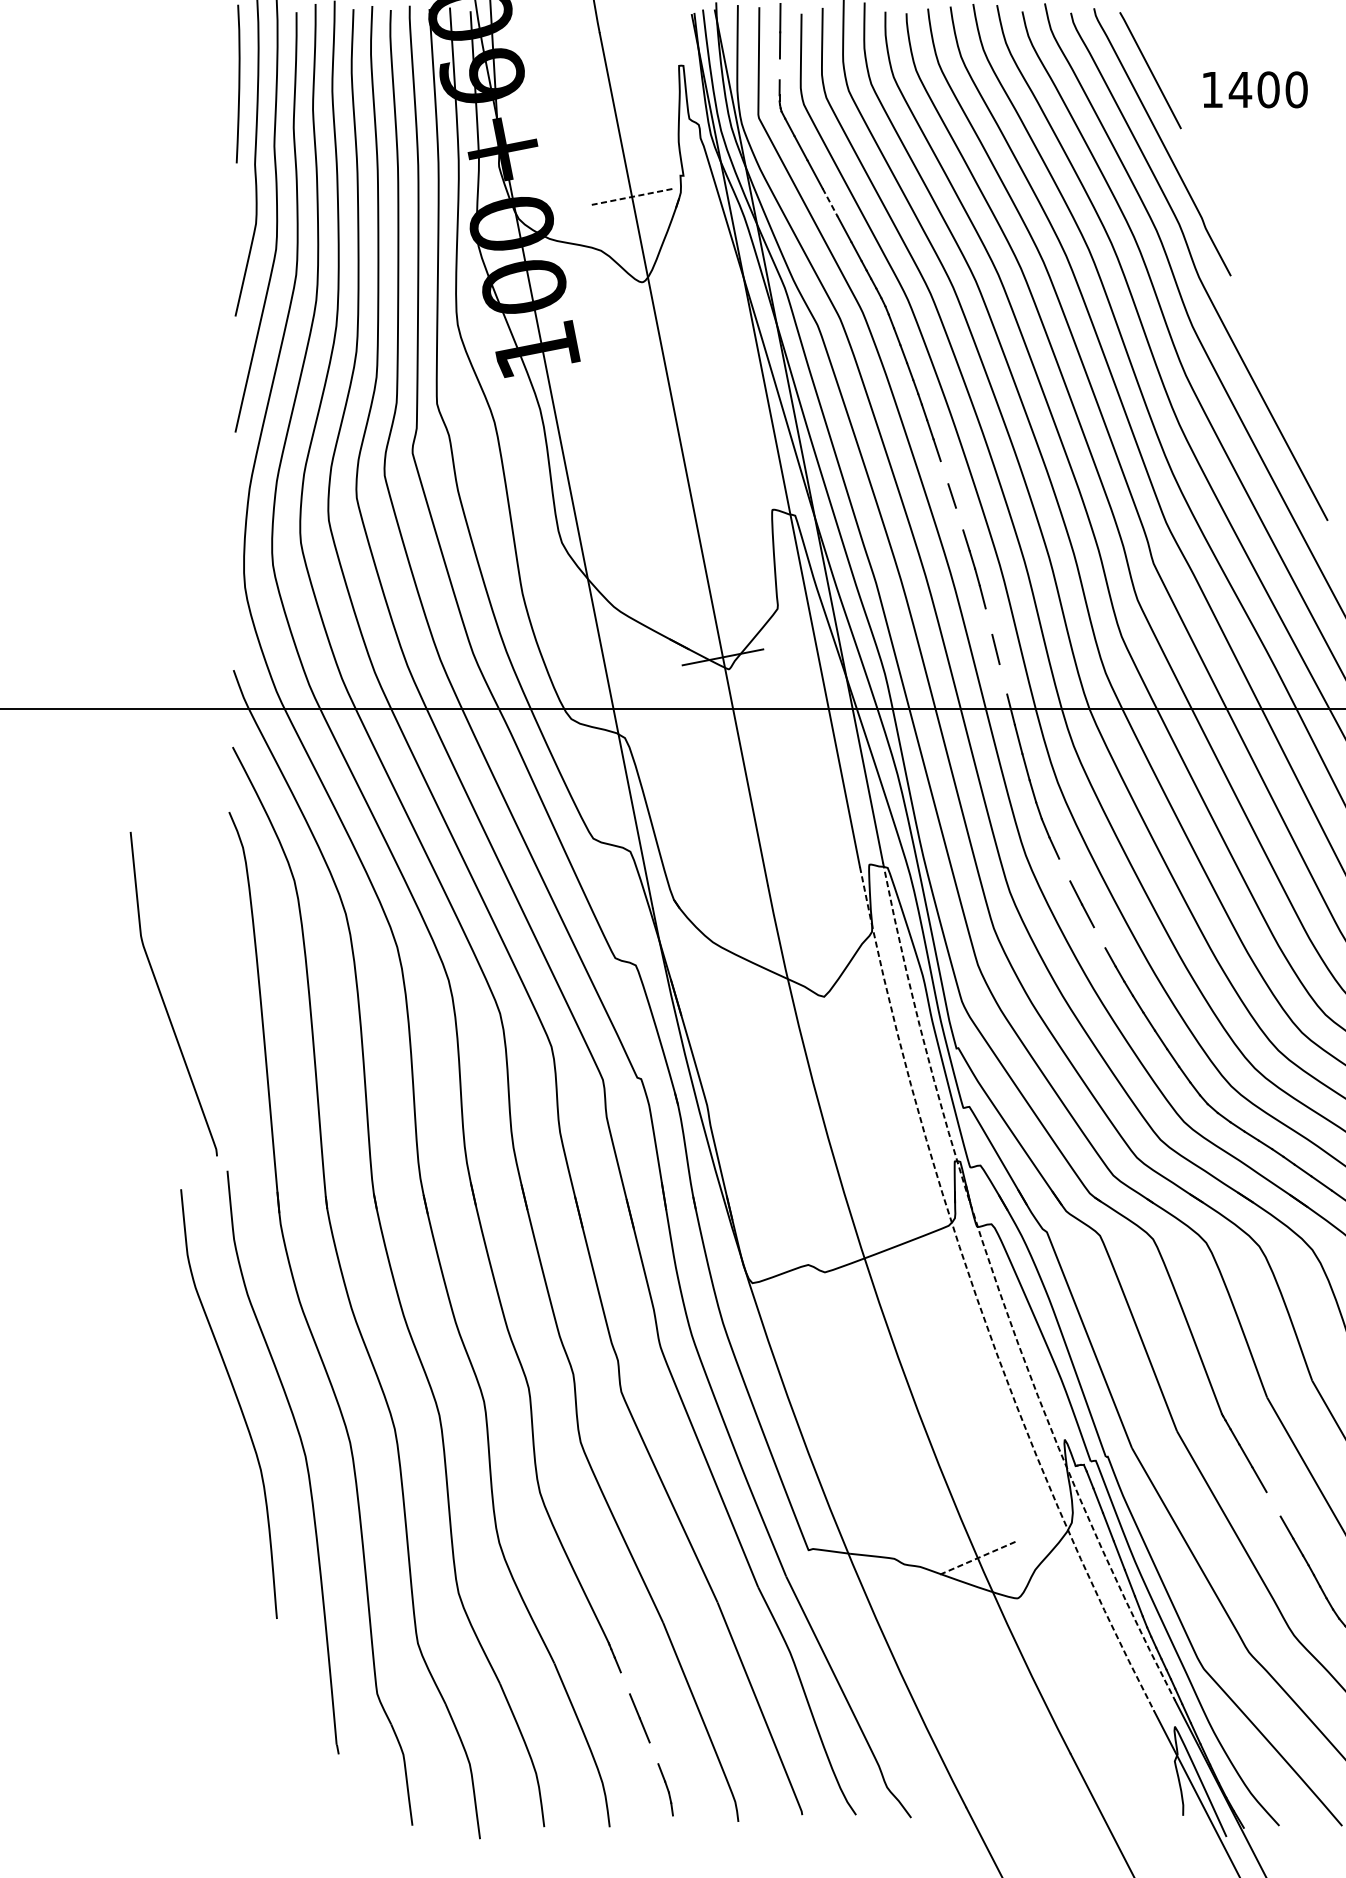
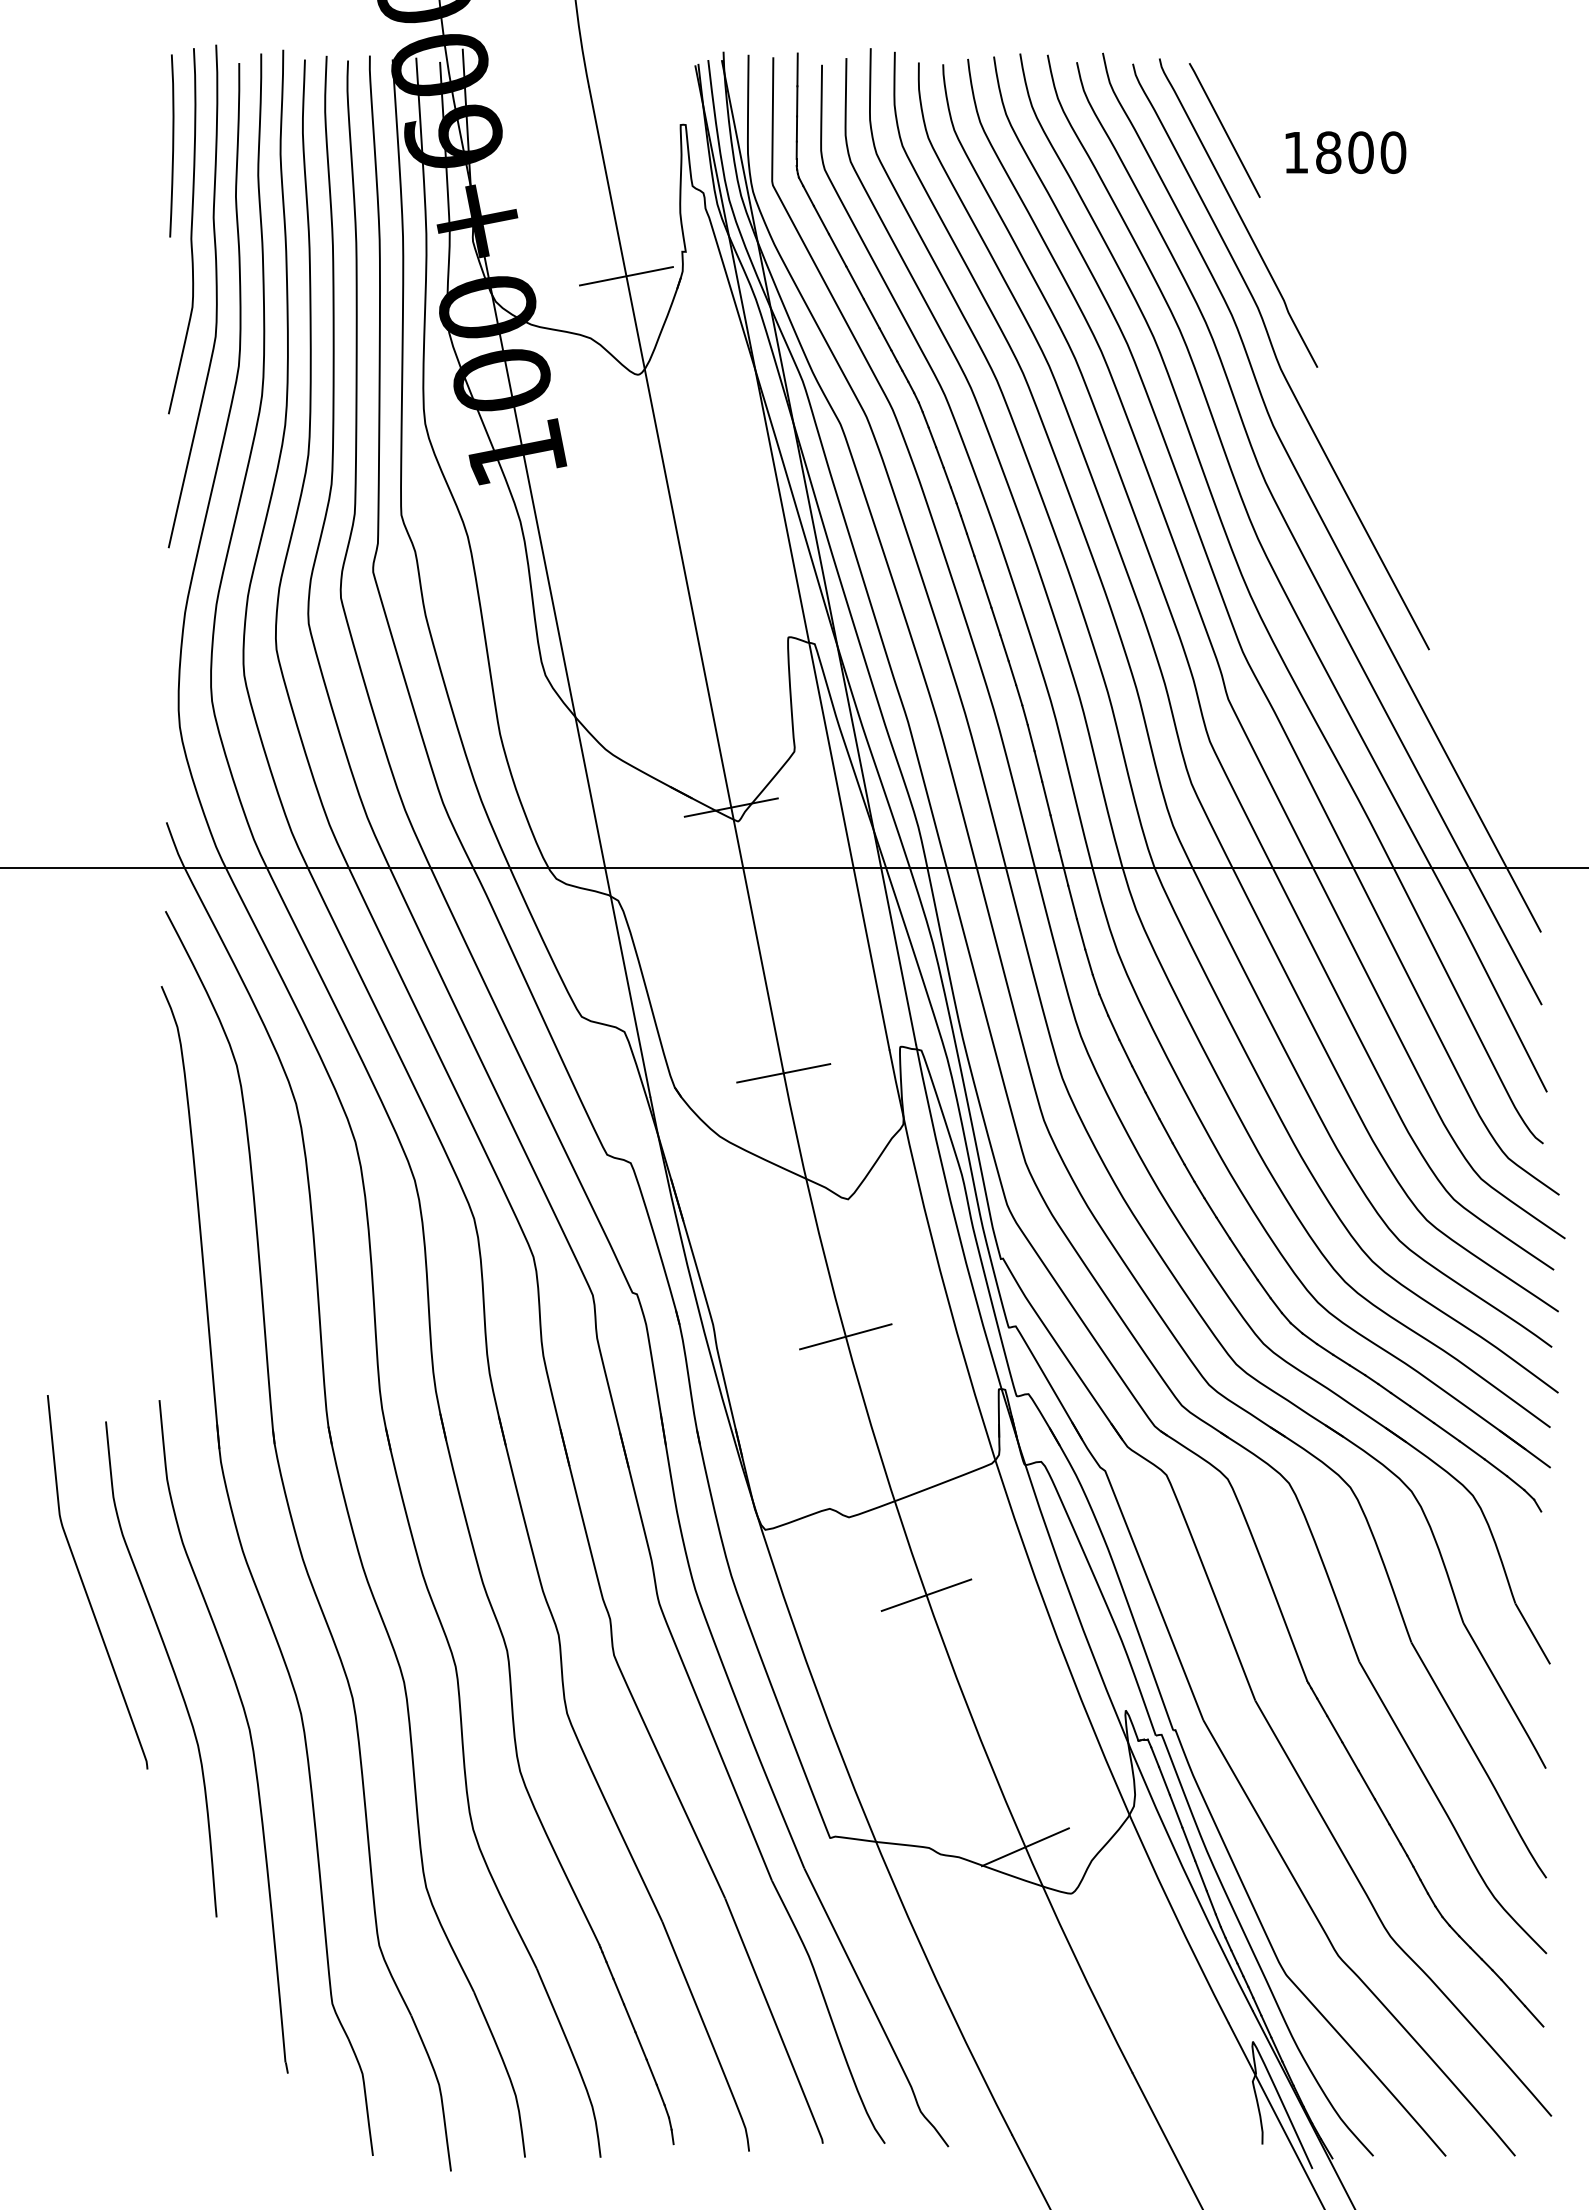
line: (779, 68) -> (796, 128), added
text: (1240, 89) -> (1328, 152), 1400 -> 1800
line: (631, 197) -> (625, 276), dashed -> solid
line: (830, 202) -> (855, 282), dashed -> solid
line: (944, 472) -> (986, 594), added
line: (959, 518) -> (1004, 647), added
line: (989, 621) -> (1038, 766), added
line: (1002, 678) -> (1054, 832), added
line: (1064, 869) -> (1125, 1052), added
line: (768, 887) -> (783, 1073), added
line: (1099, 937) -> (1165, 1130), added
curve: (163, 998) -> (85, 1587), moved
line: (821, 1115) -> (845, 1336), added
arc: (999, 1291) -> (1050, 1539), dashed -> solid
arc: (976, 1299) -> (1024, 1548), dashed -> solid
line: (892, 1339) -> (926, 1594), added
line: (1273, 1503) -> (1366, 1784), added
line: (977, 1558) -> (1025, 1847), dashed -> solid
line: (625, 1683) -> (618, 1991), added
line: (653, 1752) -> (651, 2071), added

